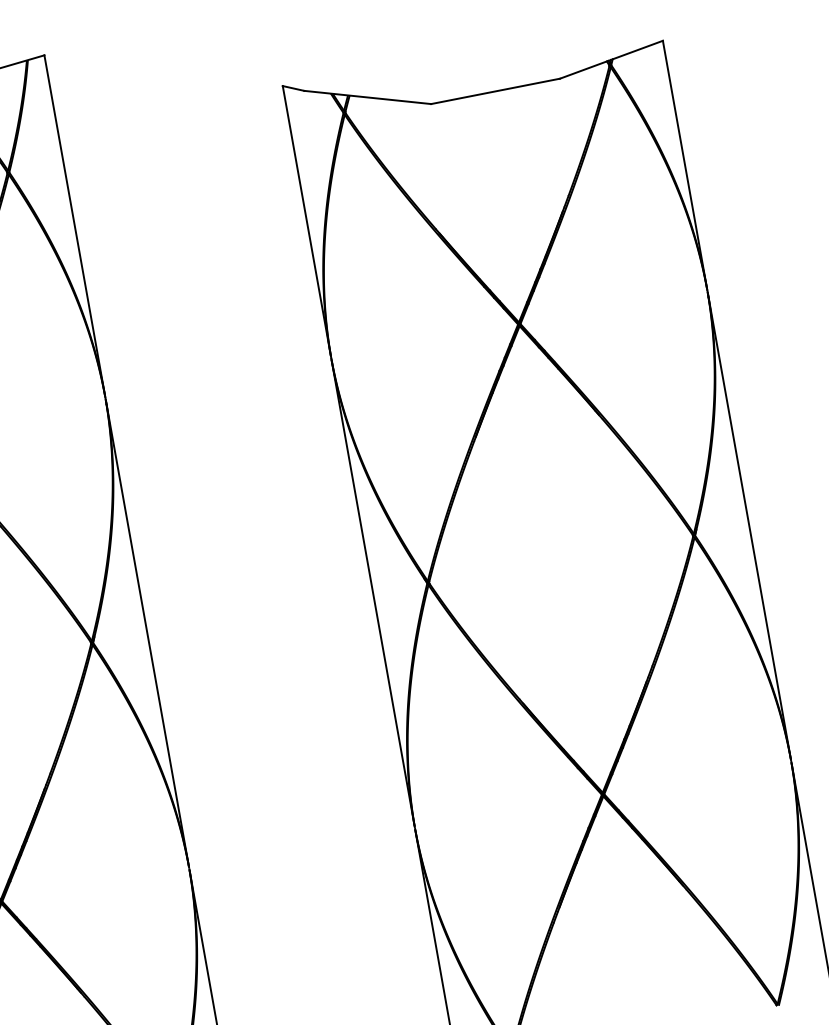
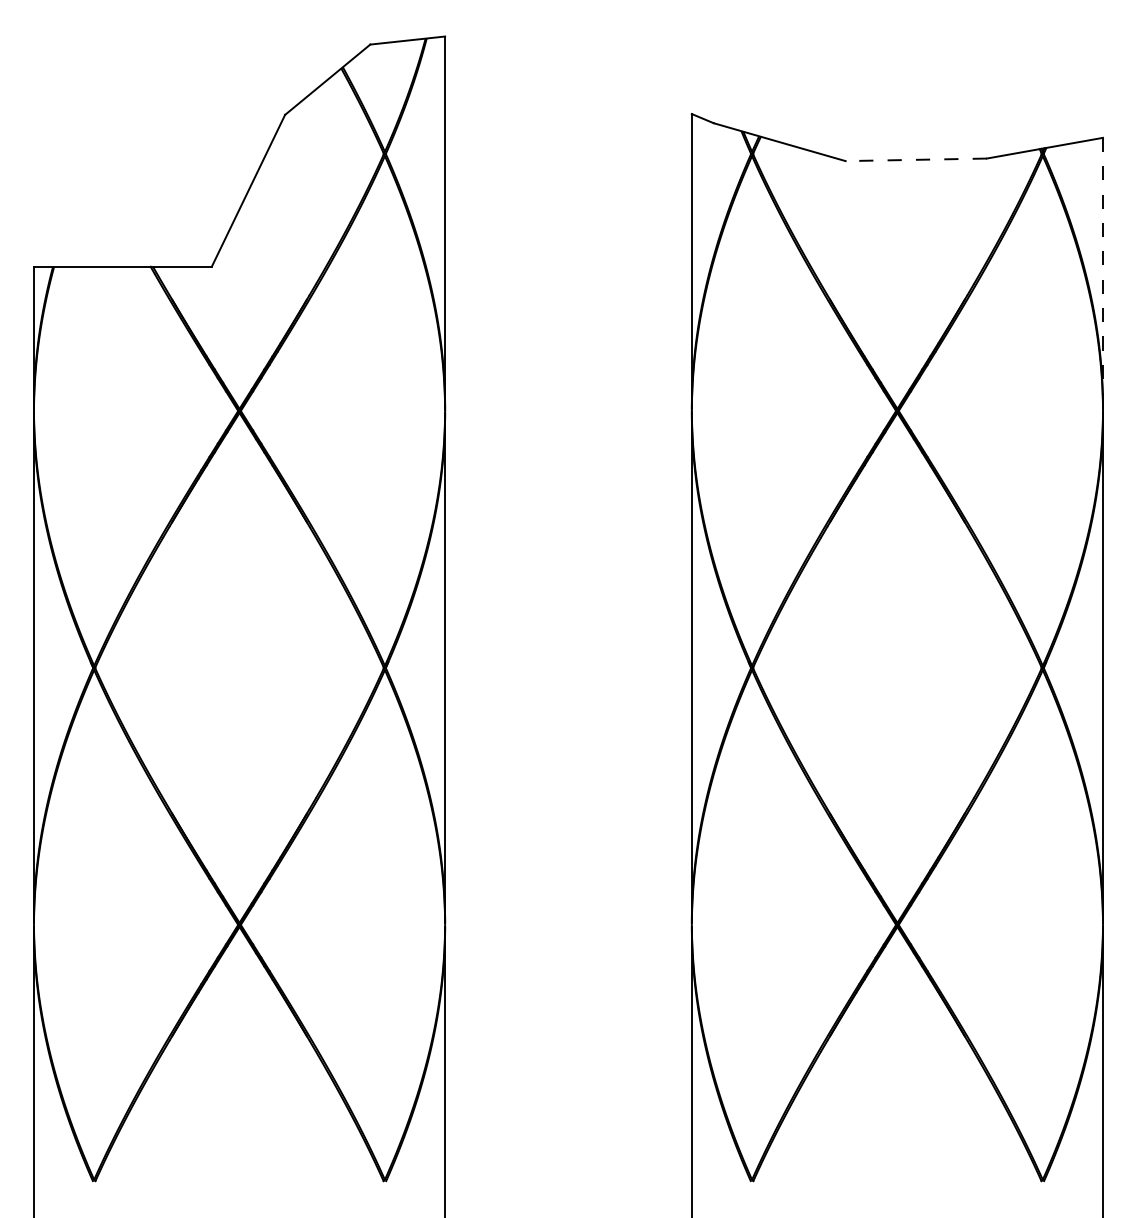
line: (495, 91) -> (916, 159), solid -> dashed
line: (685, 164) -> (1103, 273), solid -> dashed

